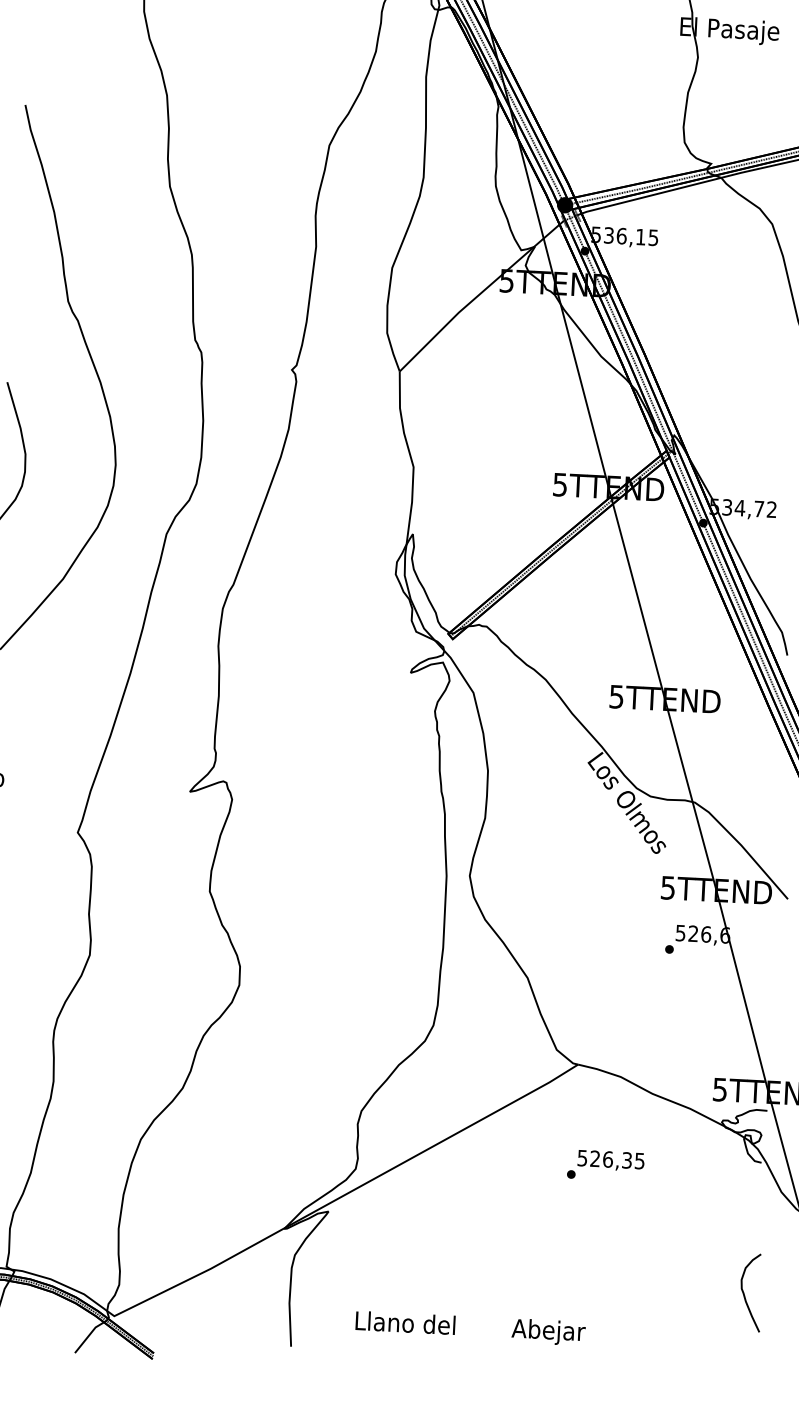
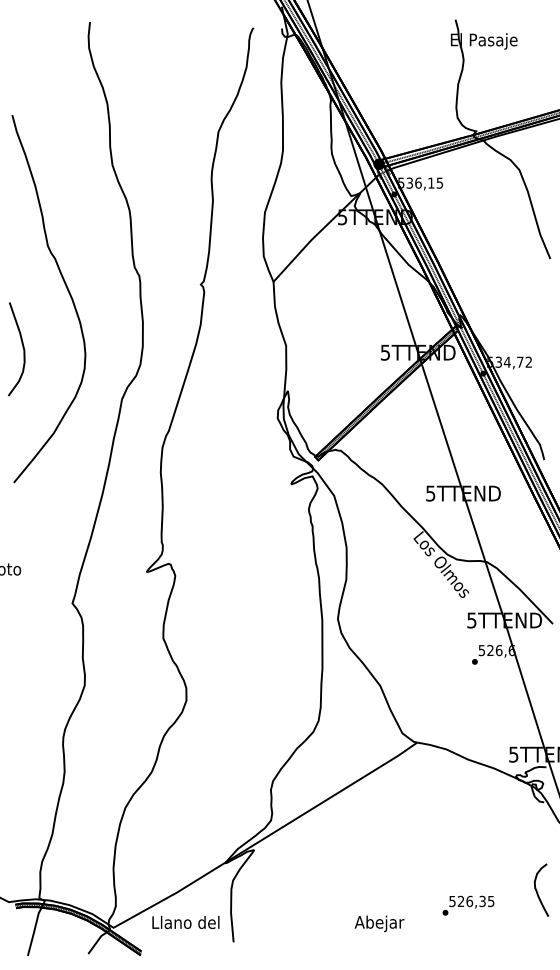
text: (605, 1165) -> (468, 905), moved
text: (405, 1321) -> (185, 921), moved
text: (548, 1331) -> (379, 923), moved

